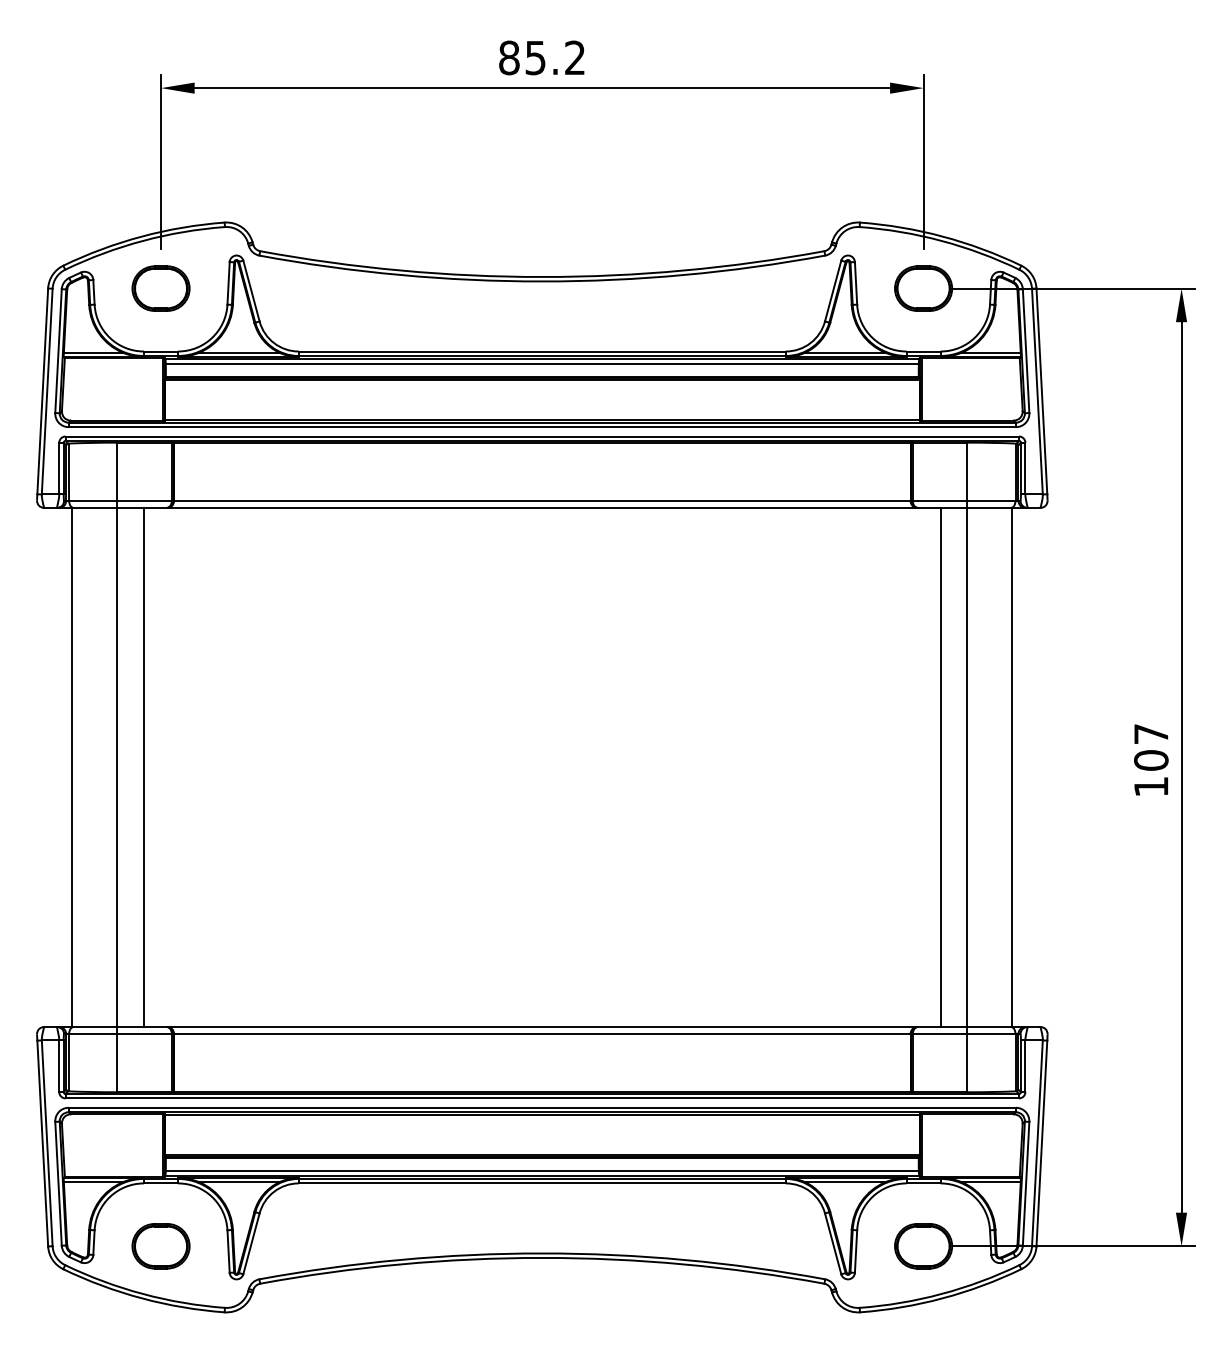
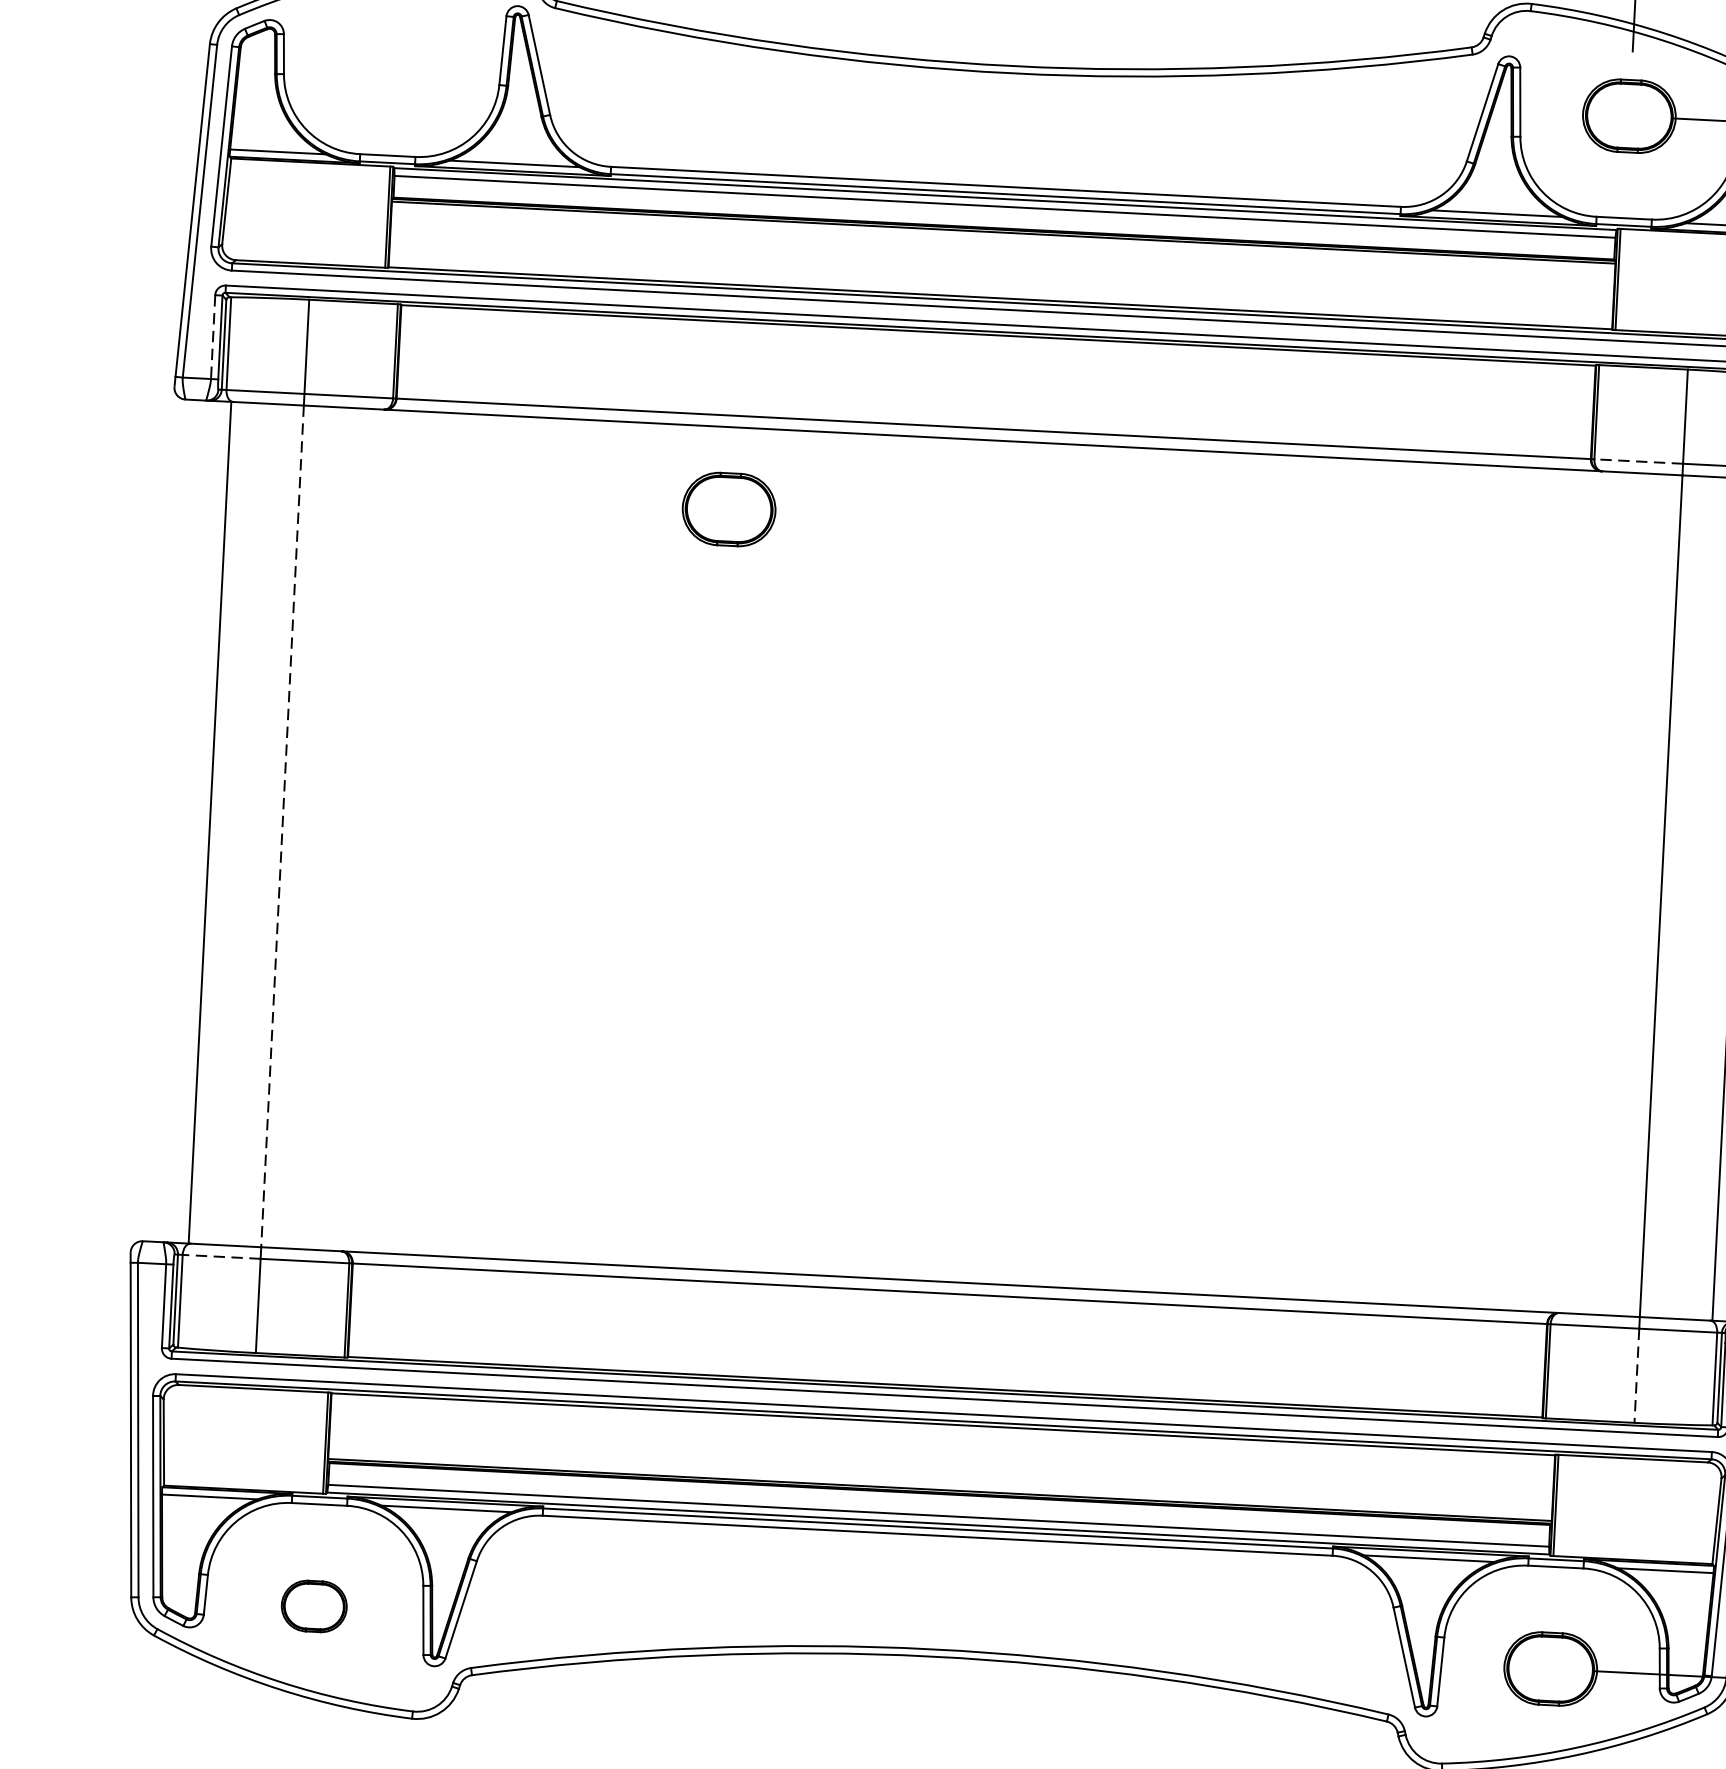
part: (160, 288) -> (728, 509), moved
line: (59, 468) -> (213, 336), solid -> dashed
line: (939, 500) -> (1637, 461), solid -> dashed
line: (117, 767) -> (283, 826), solid -> dashed
line: (144, 767) -> (326, 828), removed
line: (940, 767) -> (1617, 894), removed
line: (92, 1034) -> (220, 1257), solid -> dashed
line: (967, 1063) -> (1636, 1376), solid -> dashed
part: (160, 1246) -> (313, 1606), size x0.7

